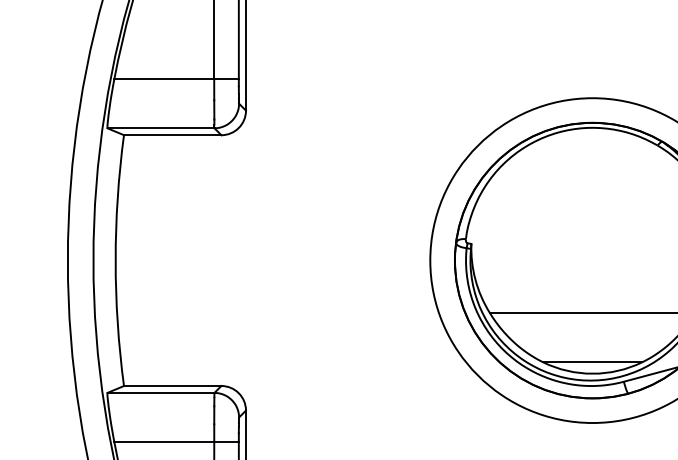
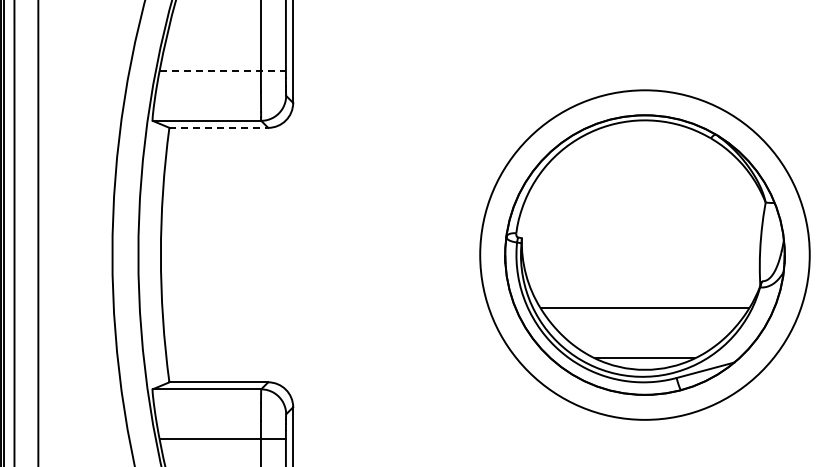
line: (177, 78) -> (223, 70), solid -> dashed
line: (173, 134) -> (219, 127), solid -> dashed

